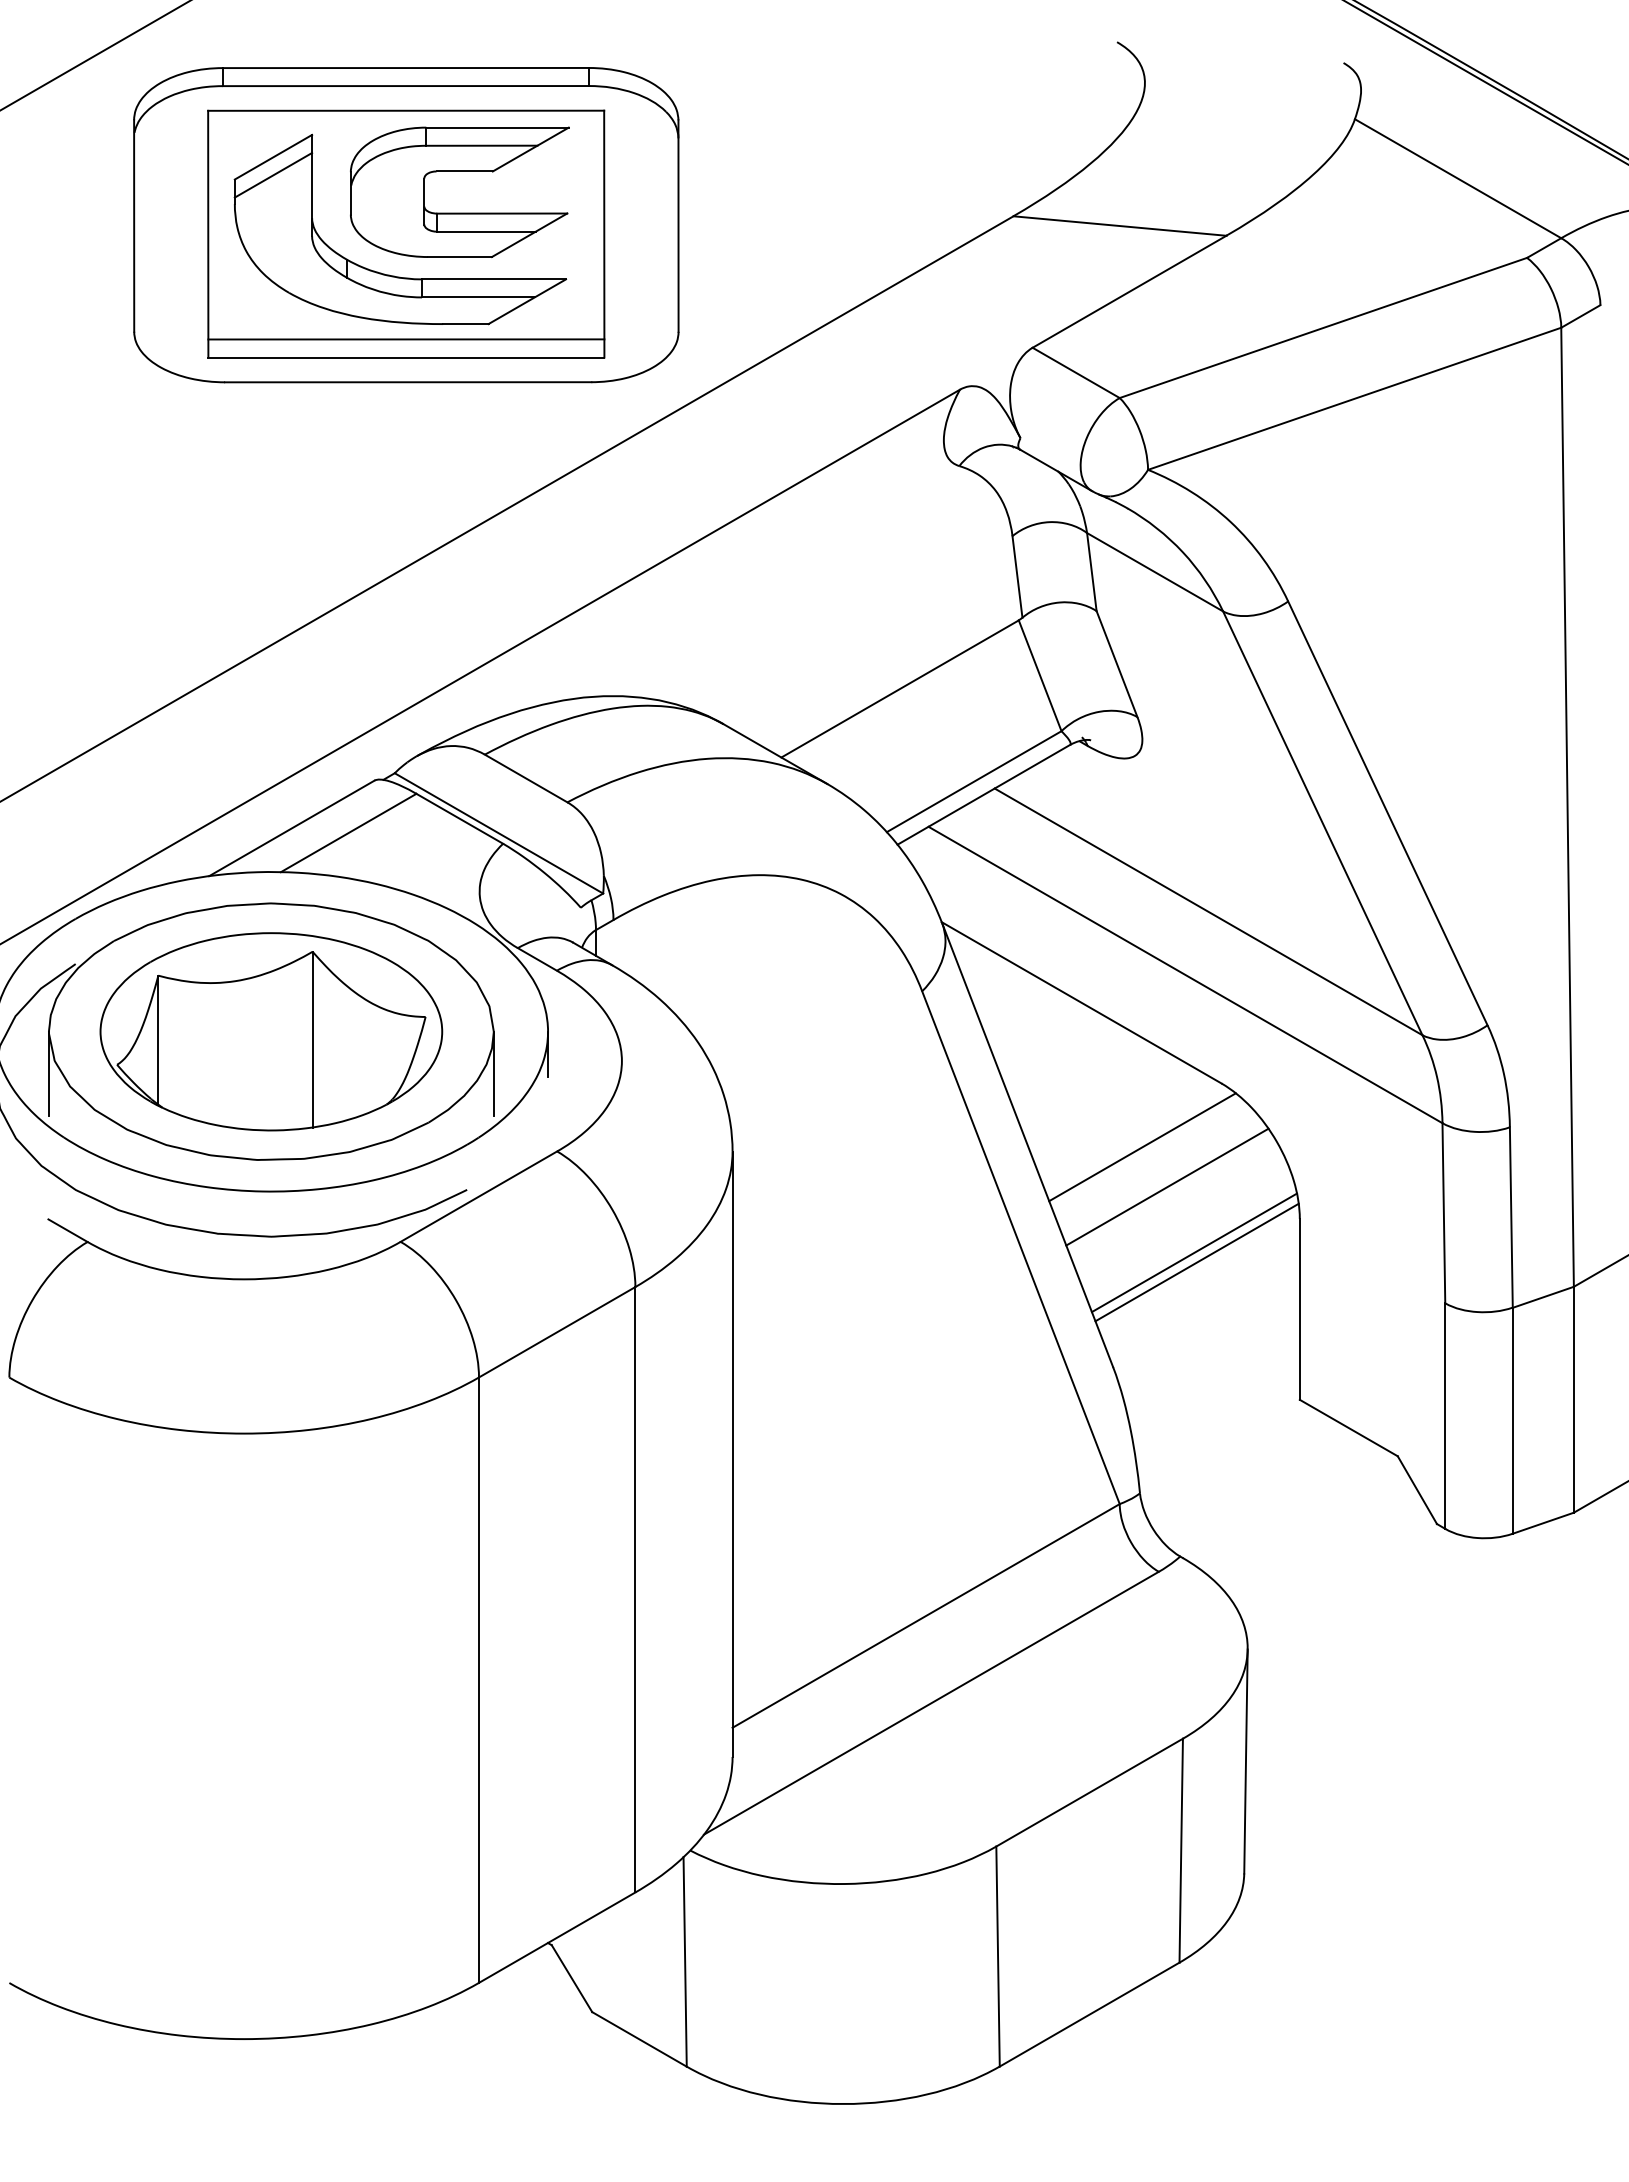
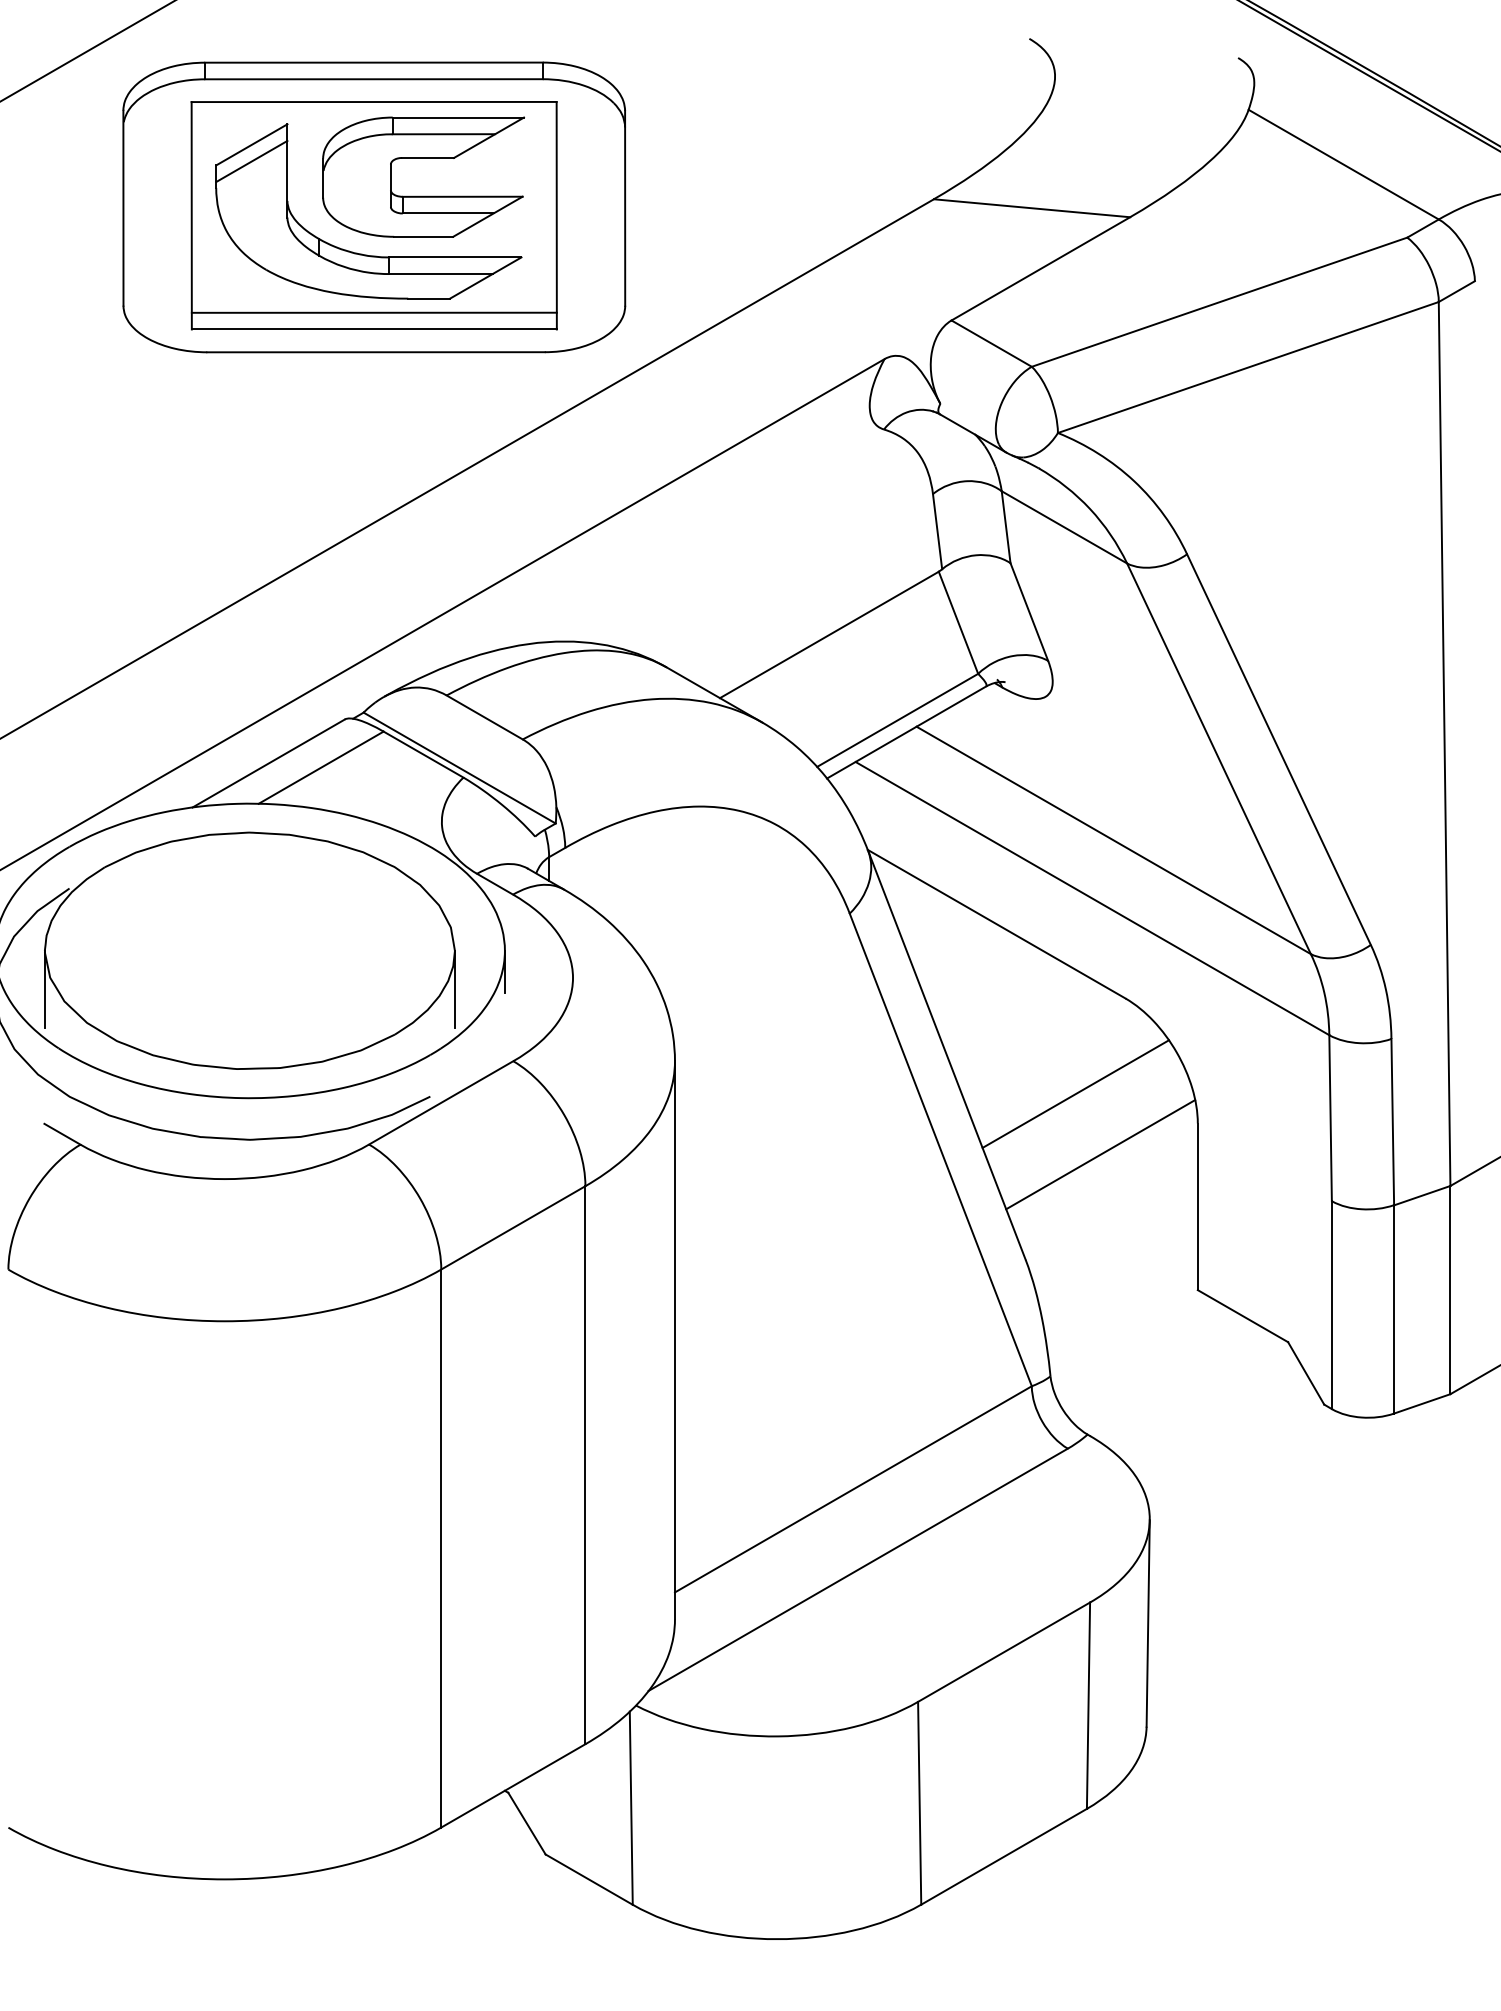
part: (271, 1031) -> (250, 950), removed
line: (1142, 1147) -> (1052, 1057), removed
line: (1196, 1262) -> (1102, 1163), removed

